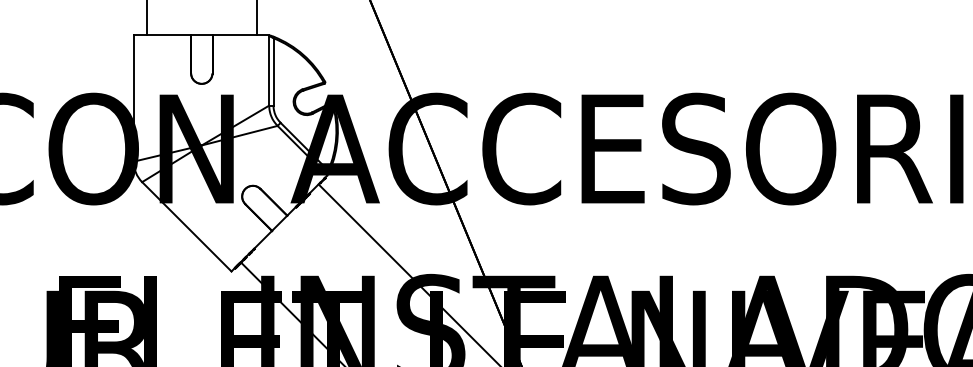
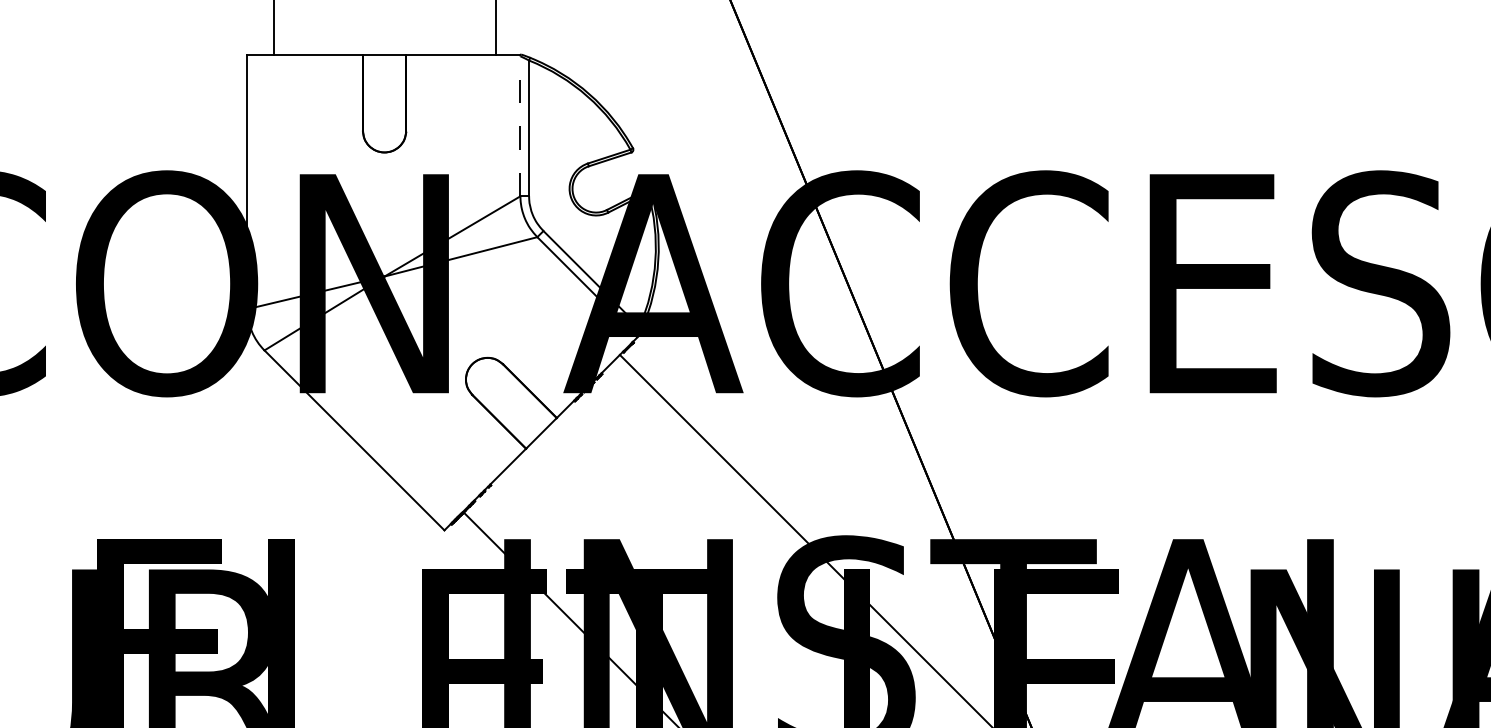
line: (269, 70) -> (520, 125), solid -> dashed

